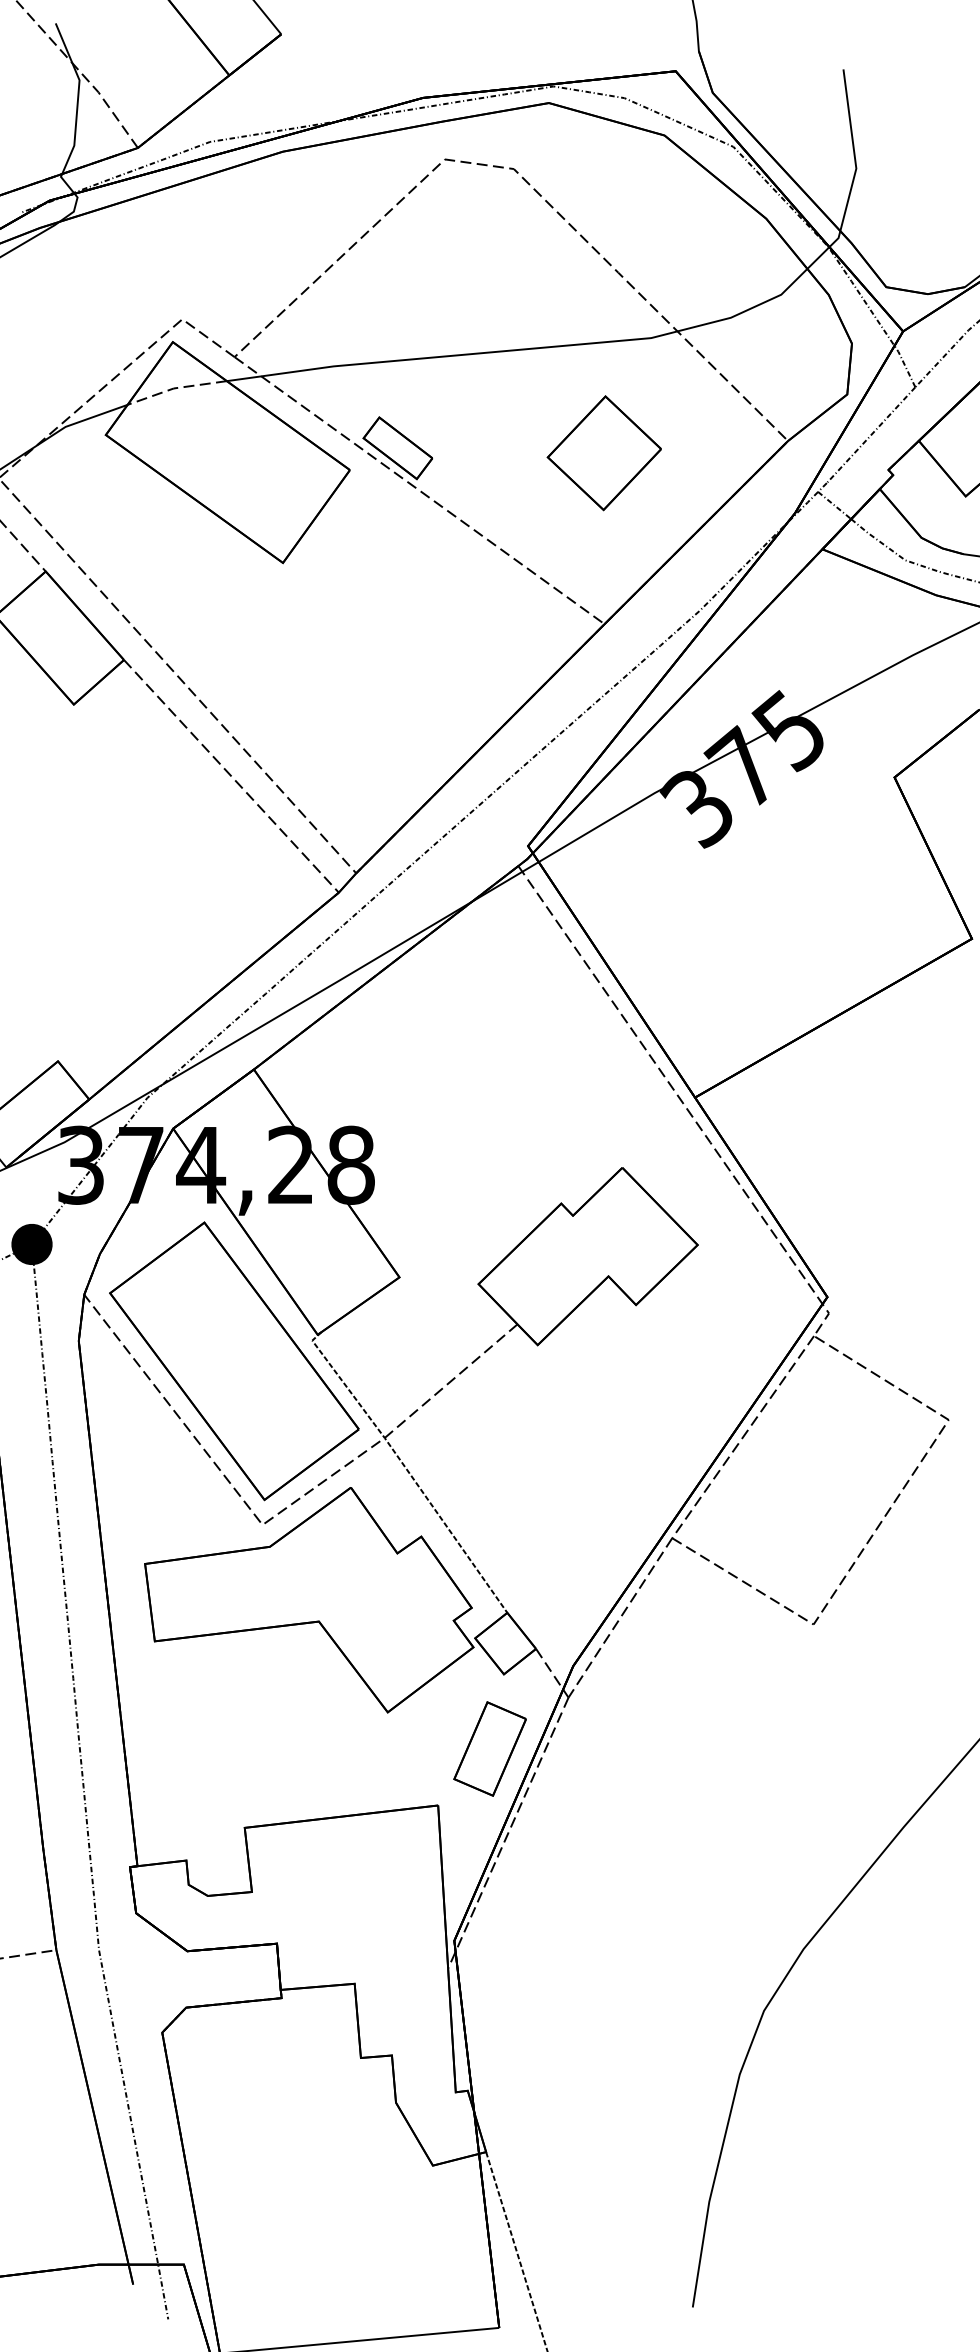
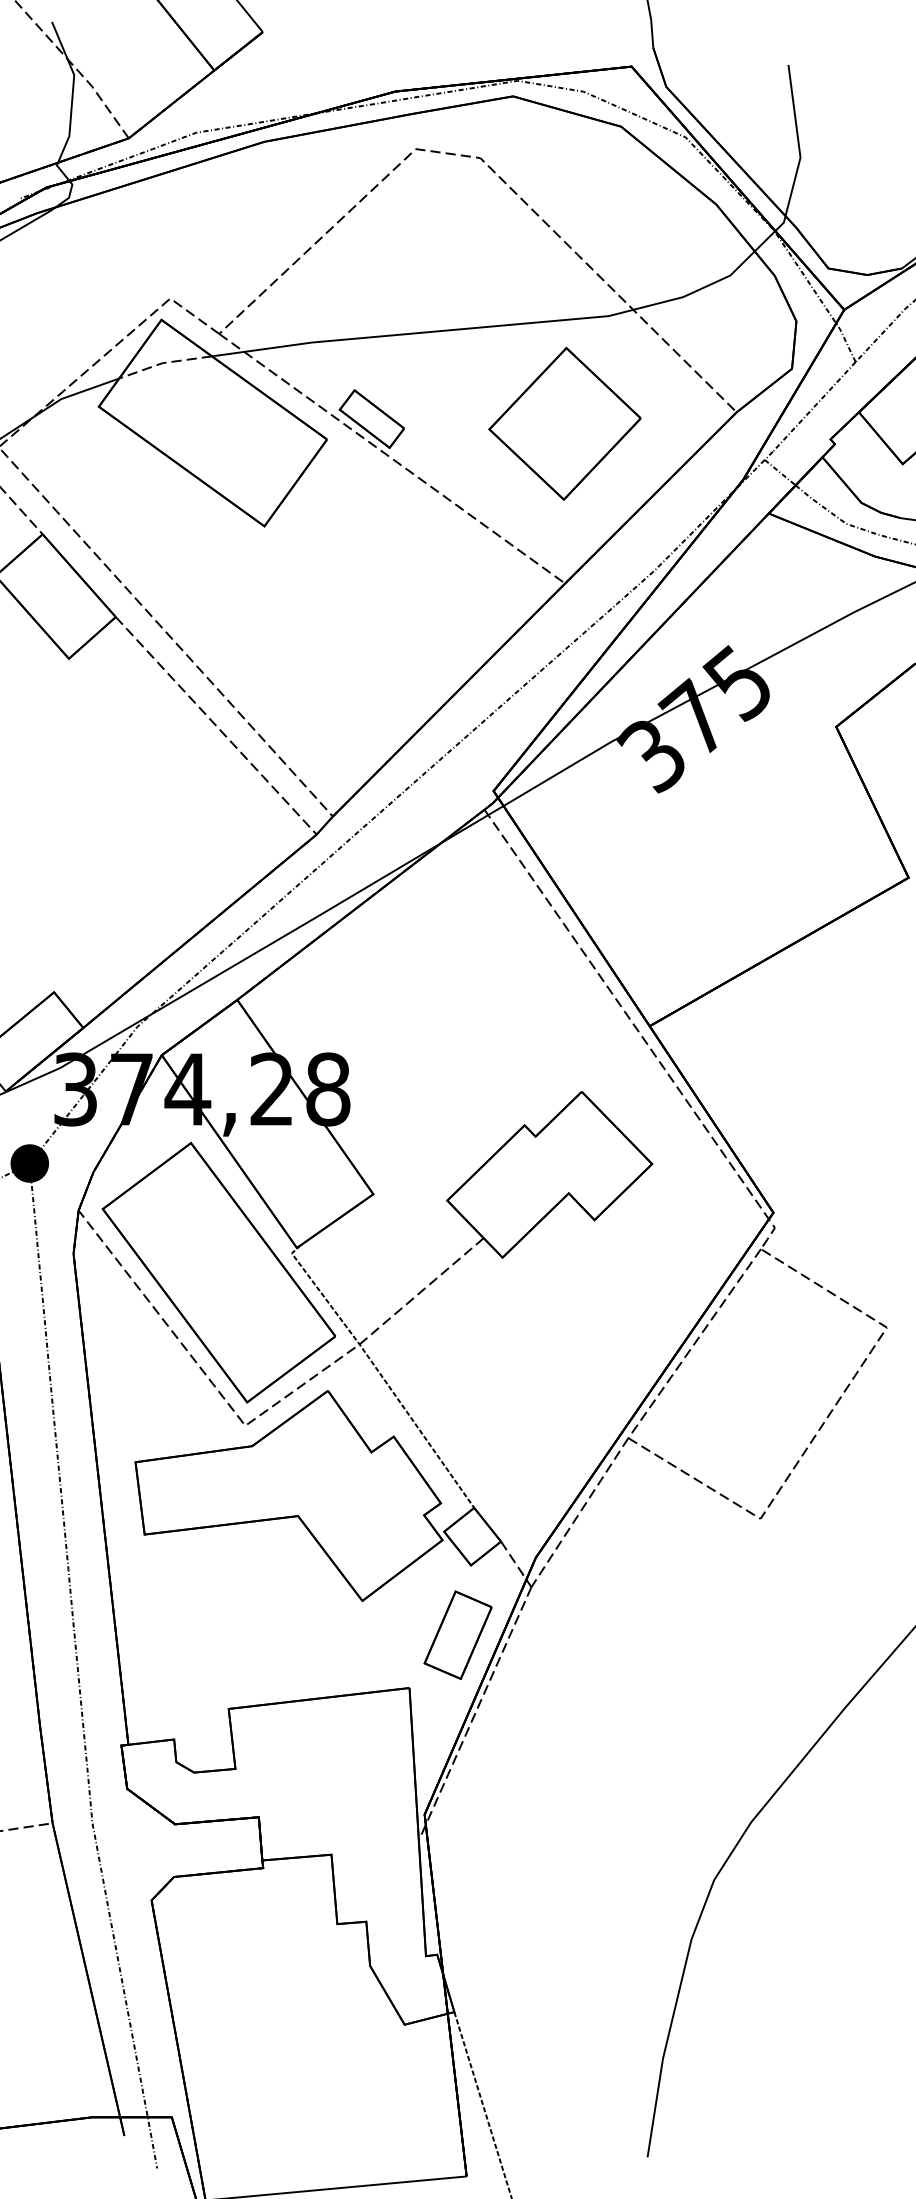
part: (603, 452) -> (564, 423), size x1.43

